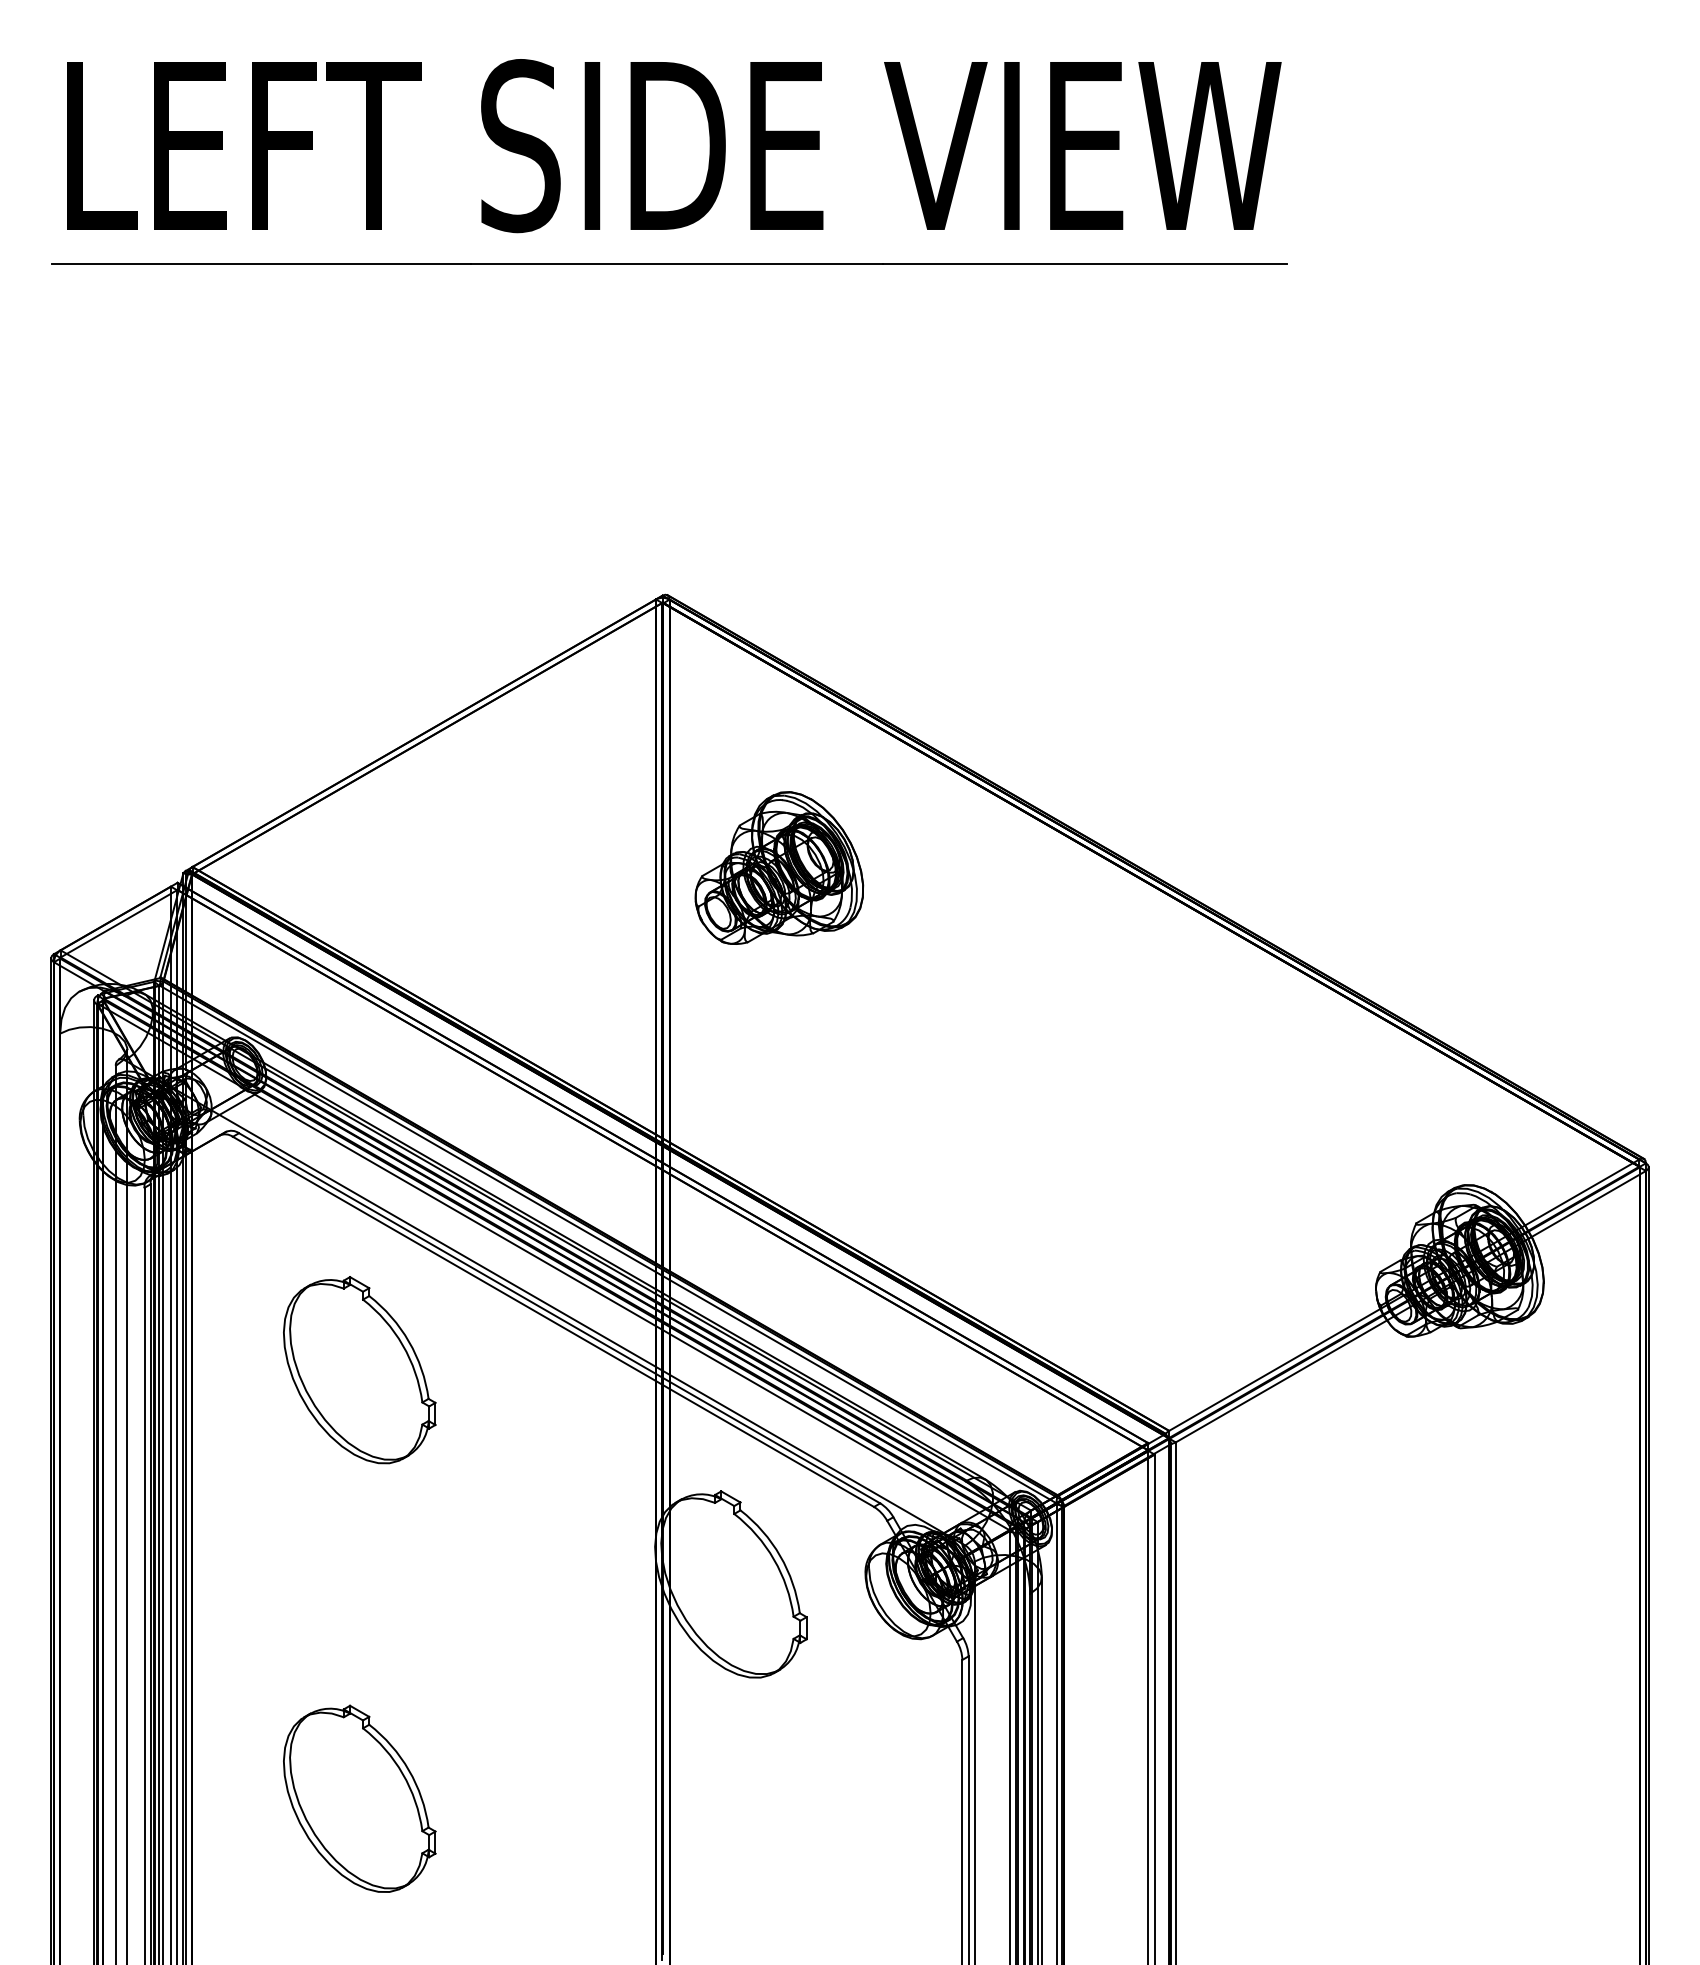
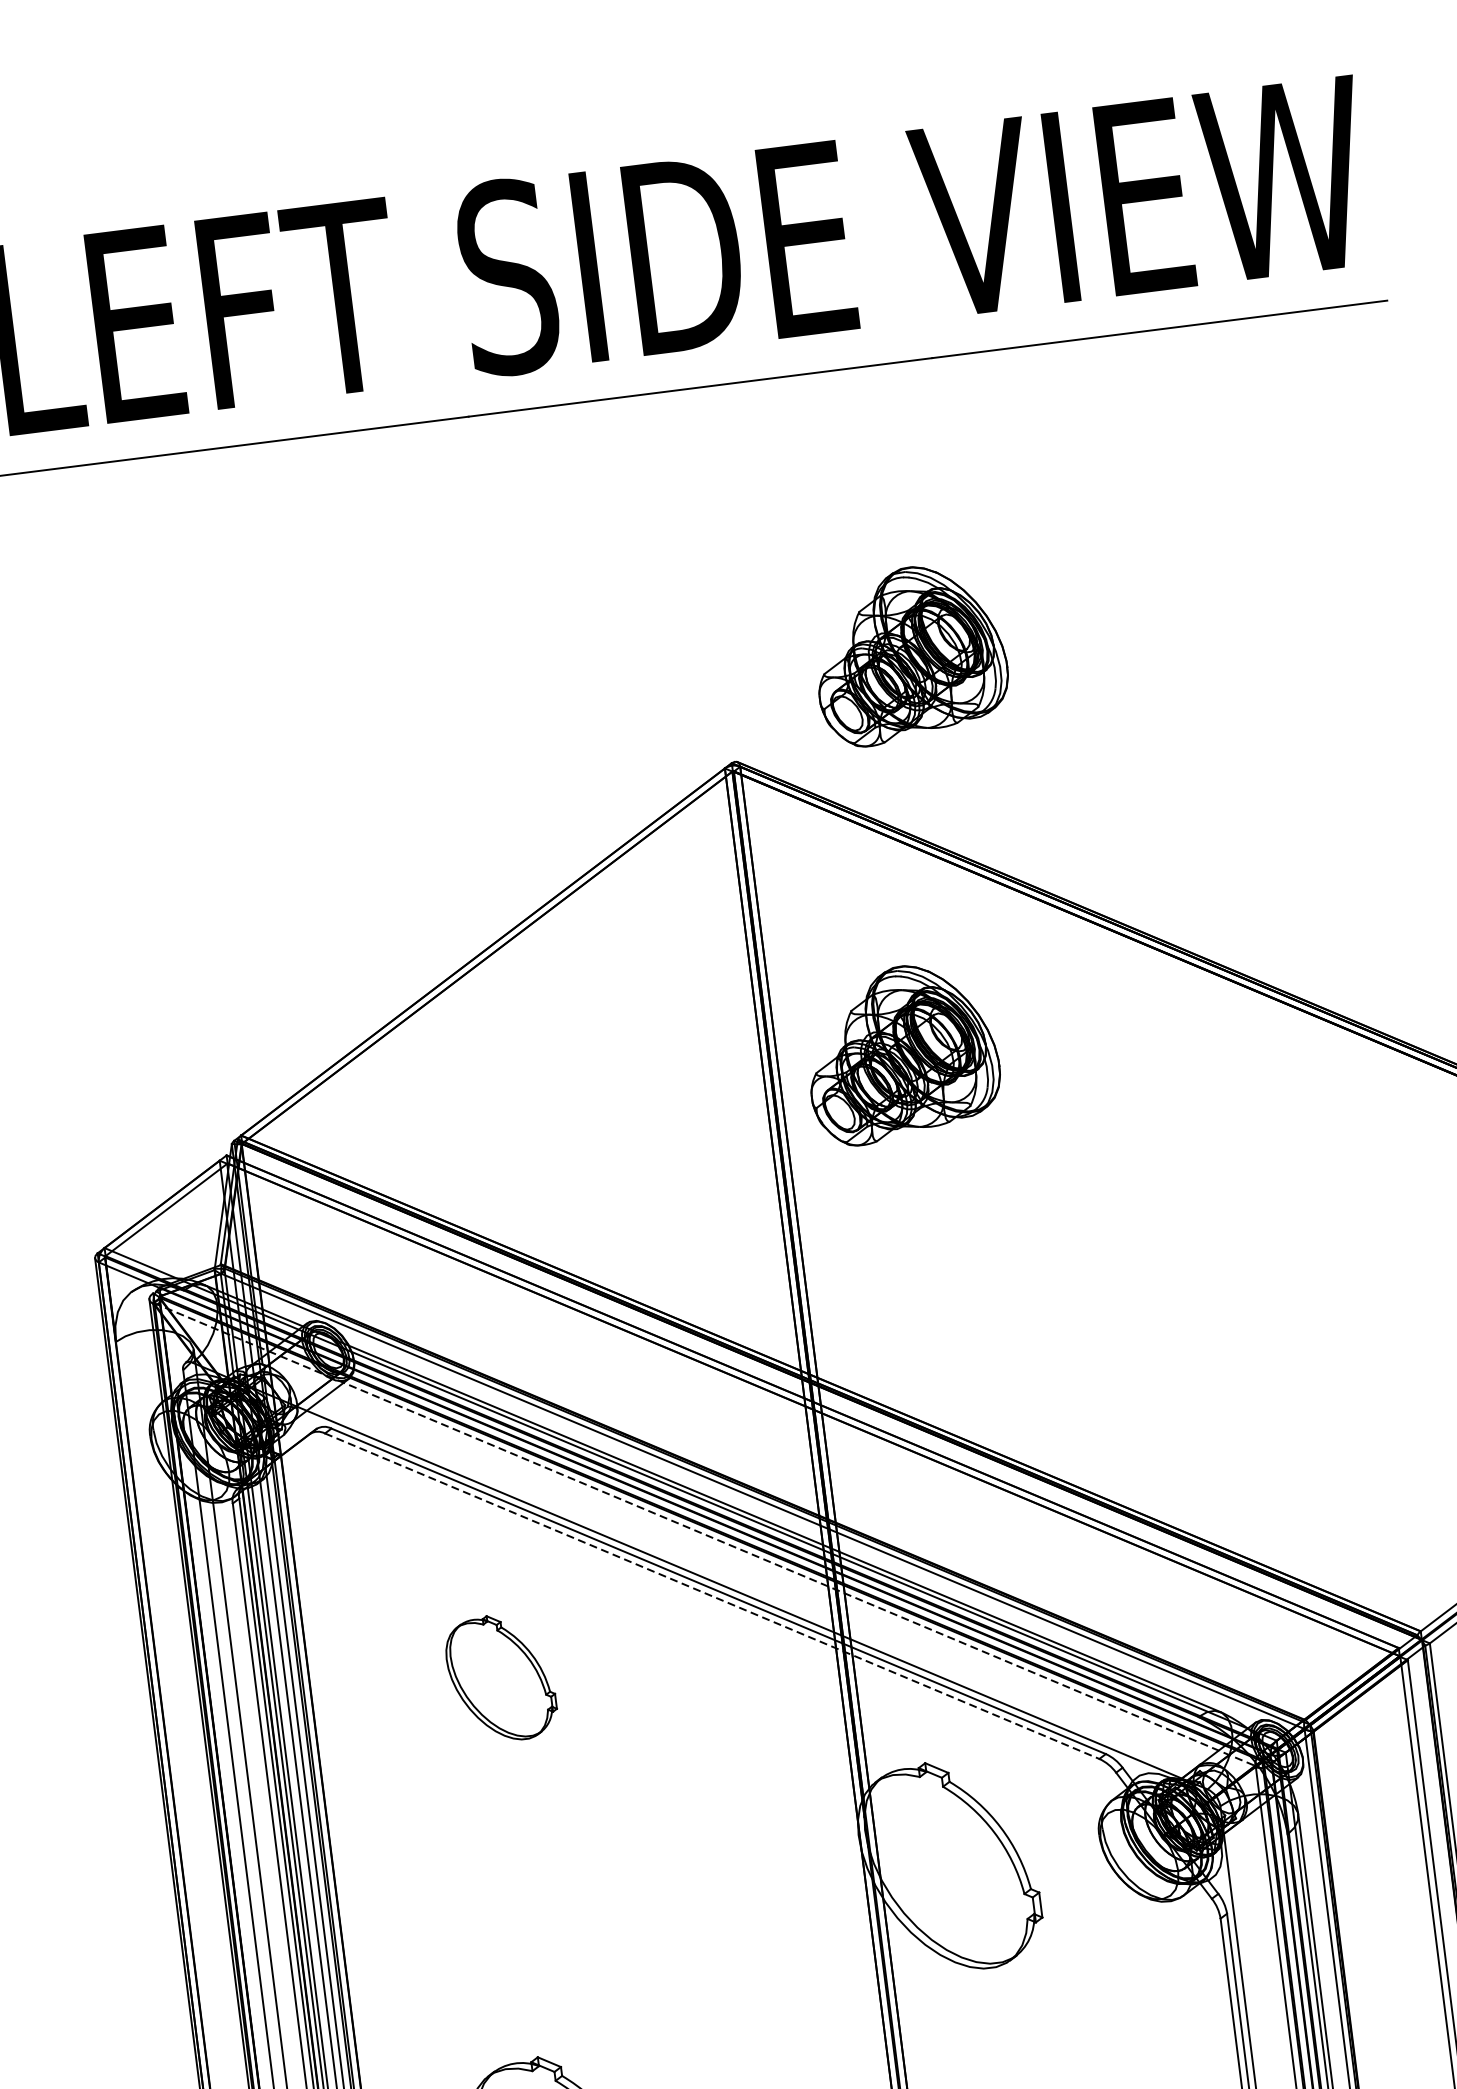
part: (830, 519) -> (909, 653), added
line: (553, 1266) -> (704, 1533), solid -> dashed
line: (553, 1322) -> (712, 1596), solid -> dashed
part: (359, 1370) -> (500, 1678), size x0.6

